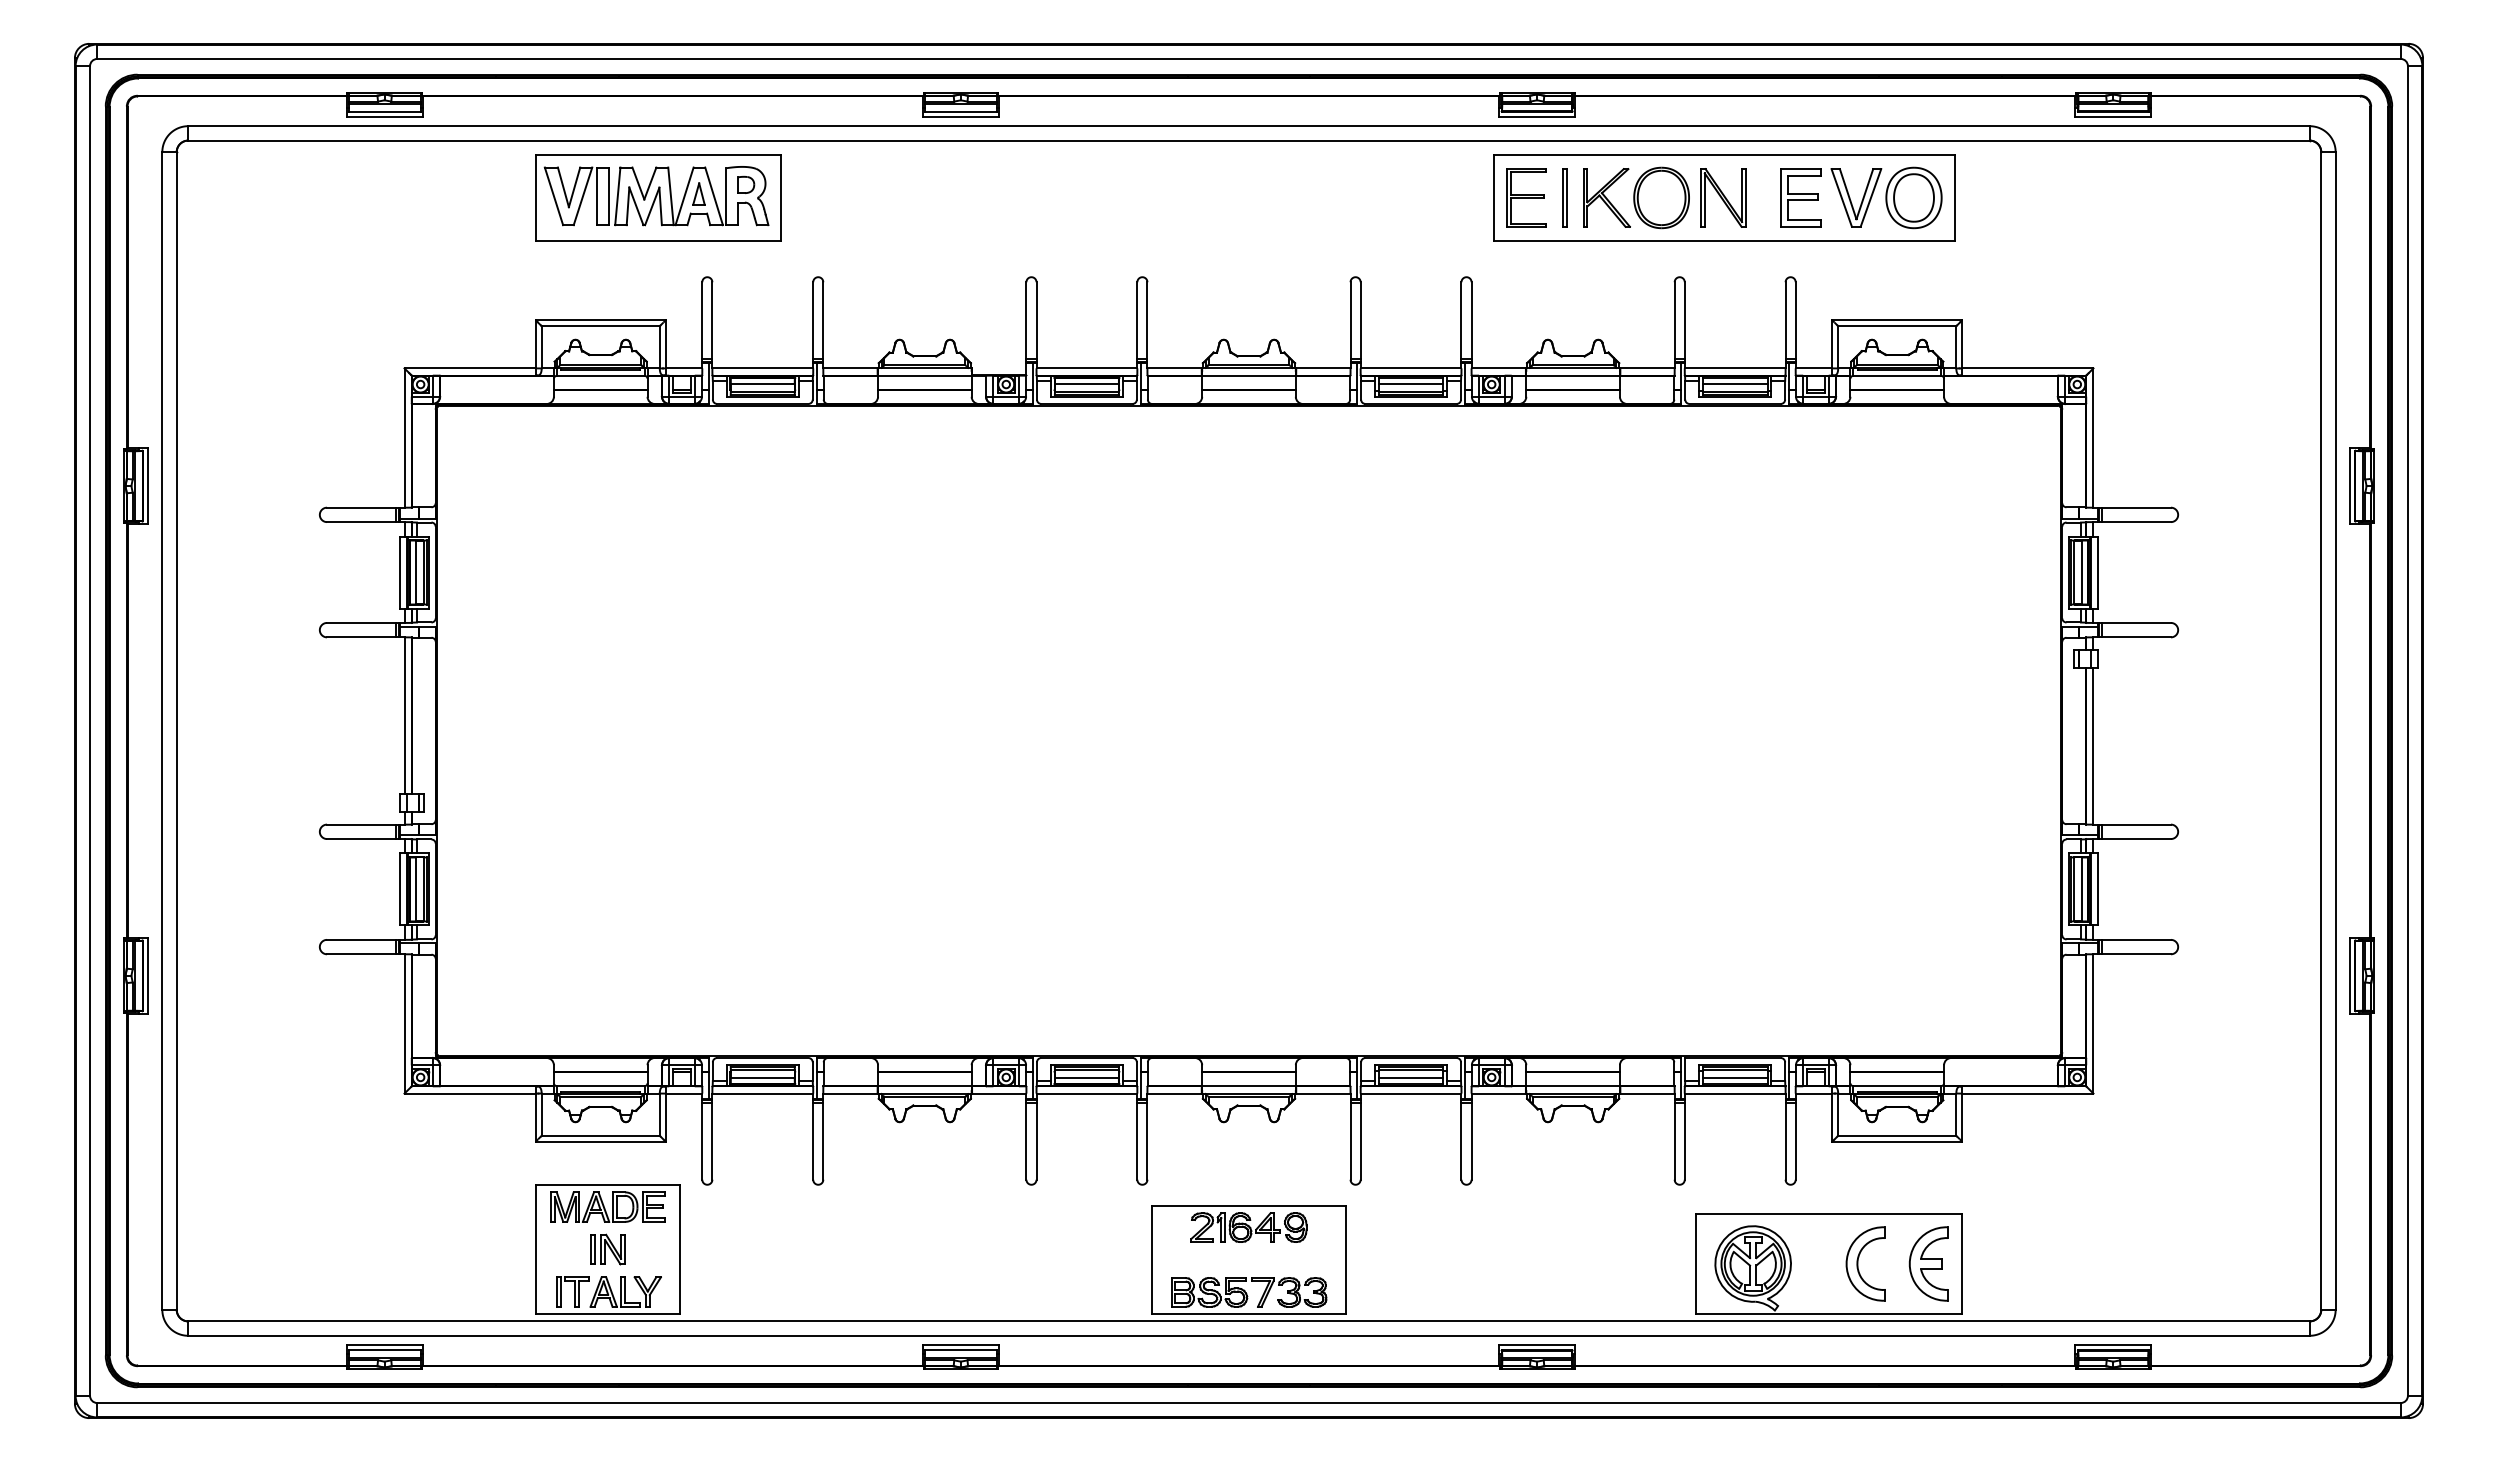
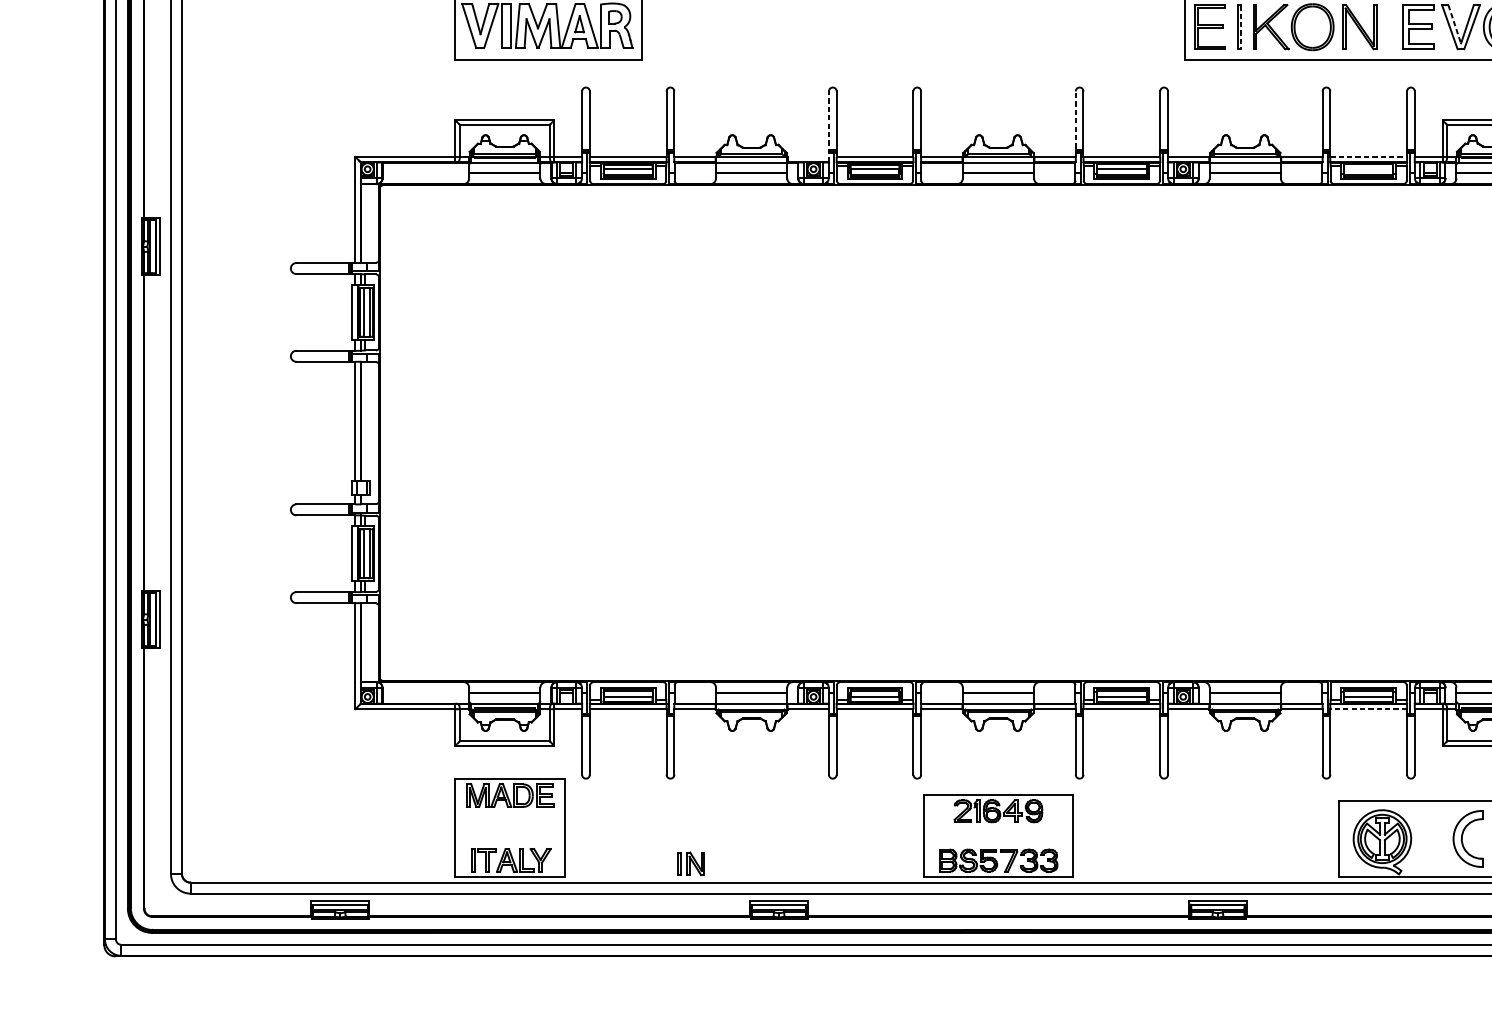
line: (1848, 194) -> (1454, 24), solid -> dashed
line: (1567, 197) -> (1241, 26), solid -> dashed
line: (1350, 324) -> (1075, 123), solid -> dashed
line: (1026, 328) -> (829, 126), solid -> dashed
line: (1735, 368) -> (1368, 157), solid -> dashed
line: (1734, 383) -> (1368, 168), removed
line: (1734, 1093) -> (1368, 709), solid -> dashed
part: (607, 1249) -> (691, 863), moved

